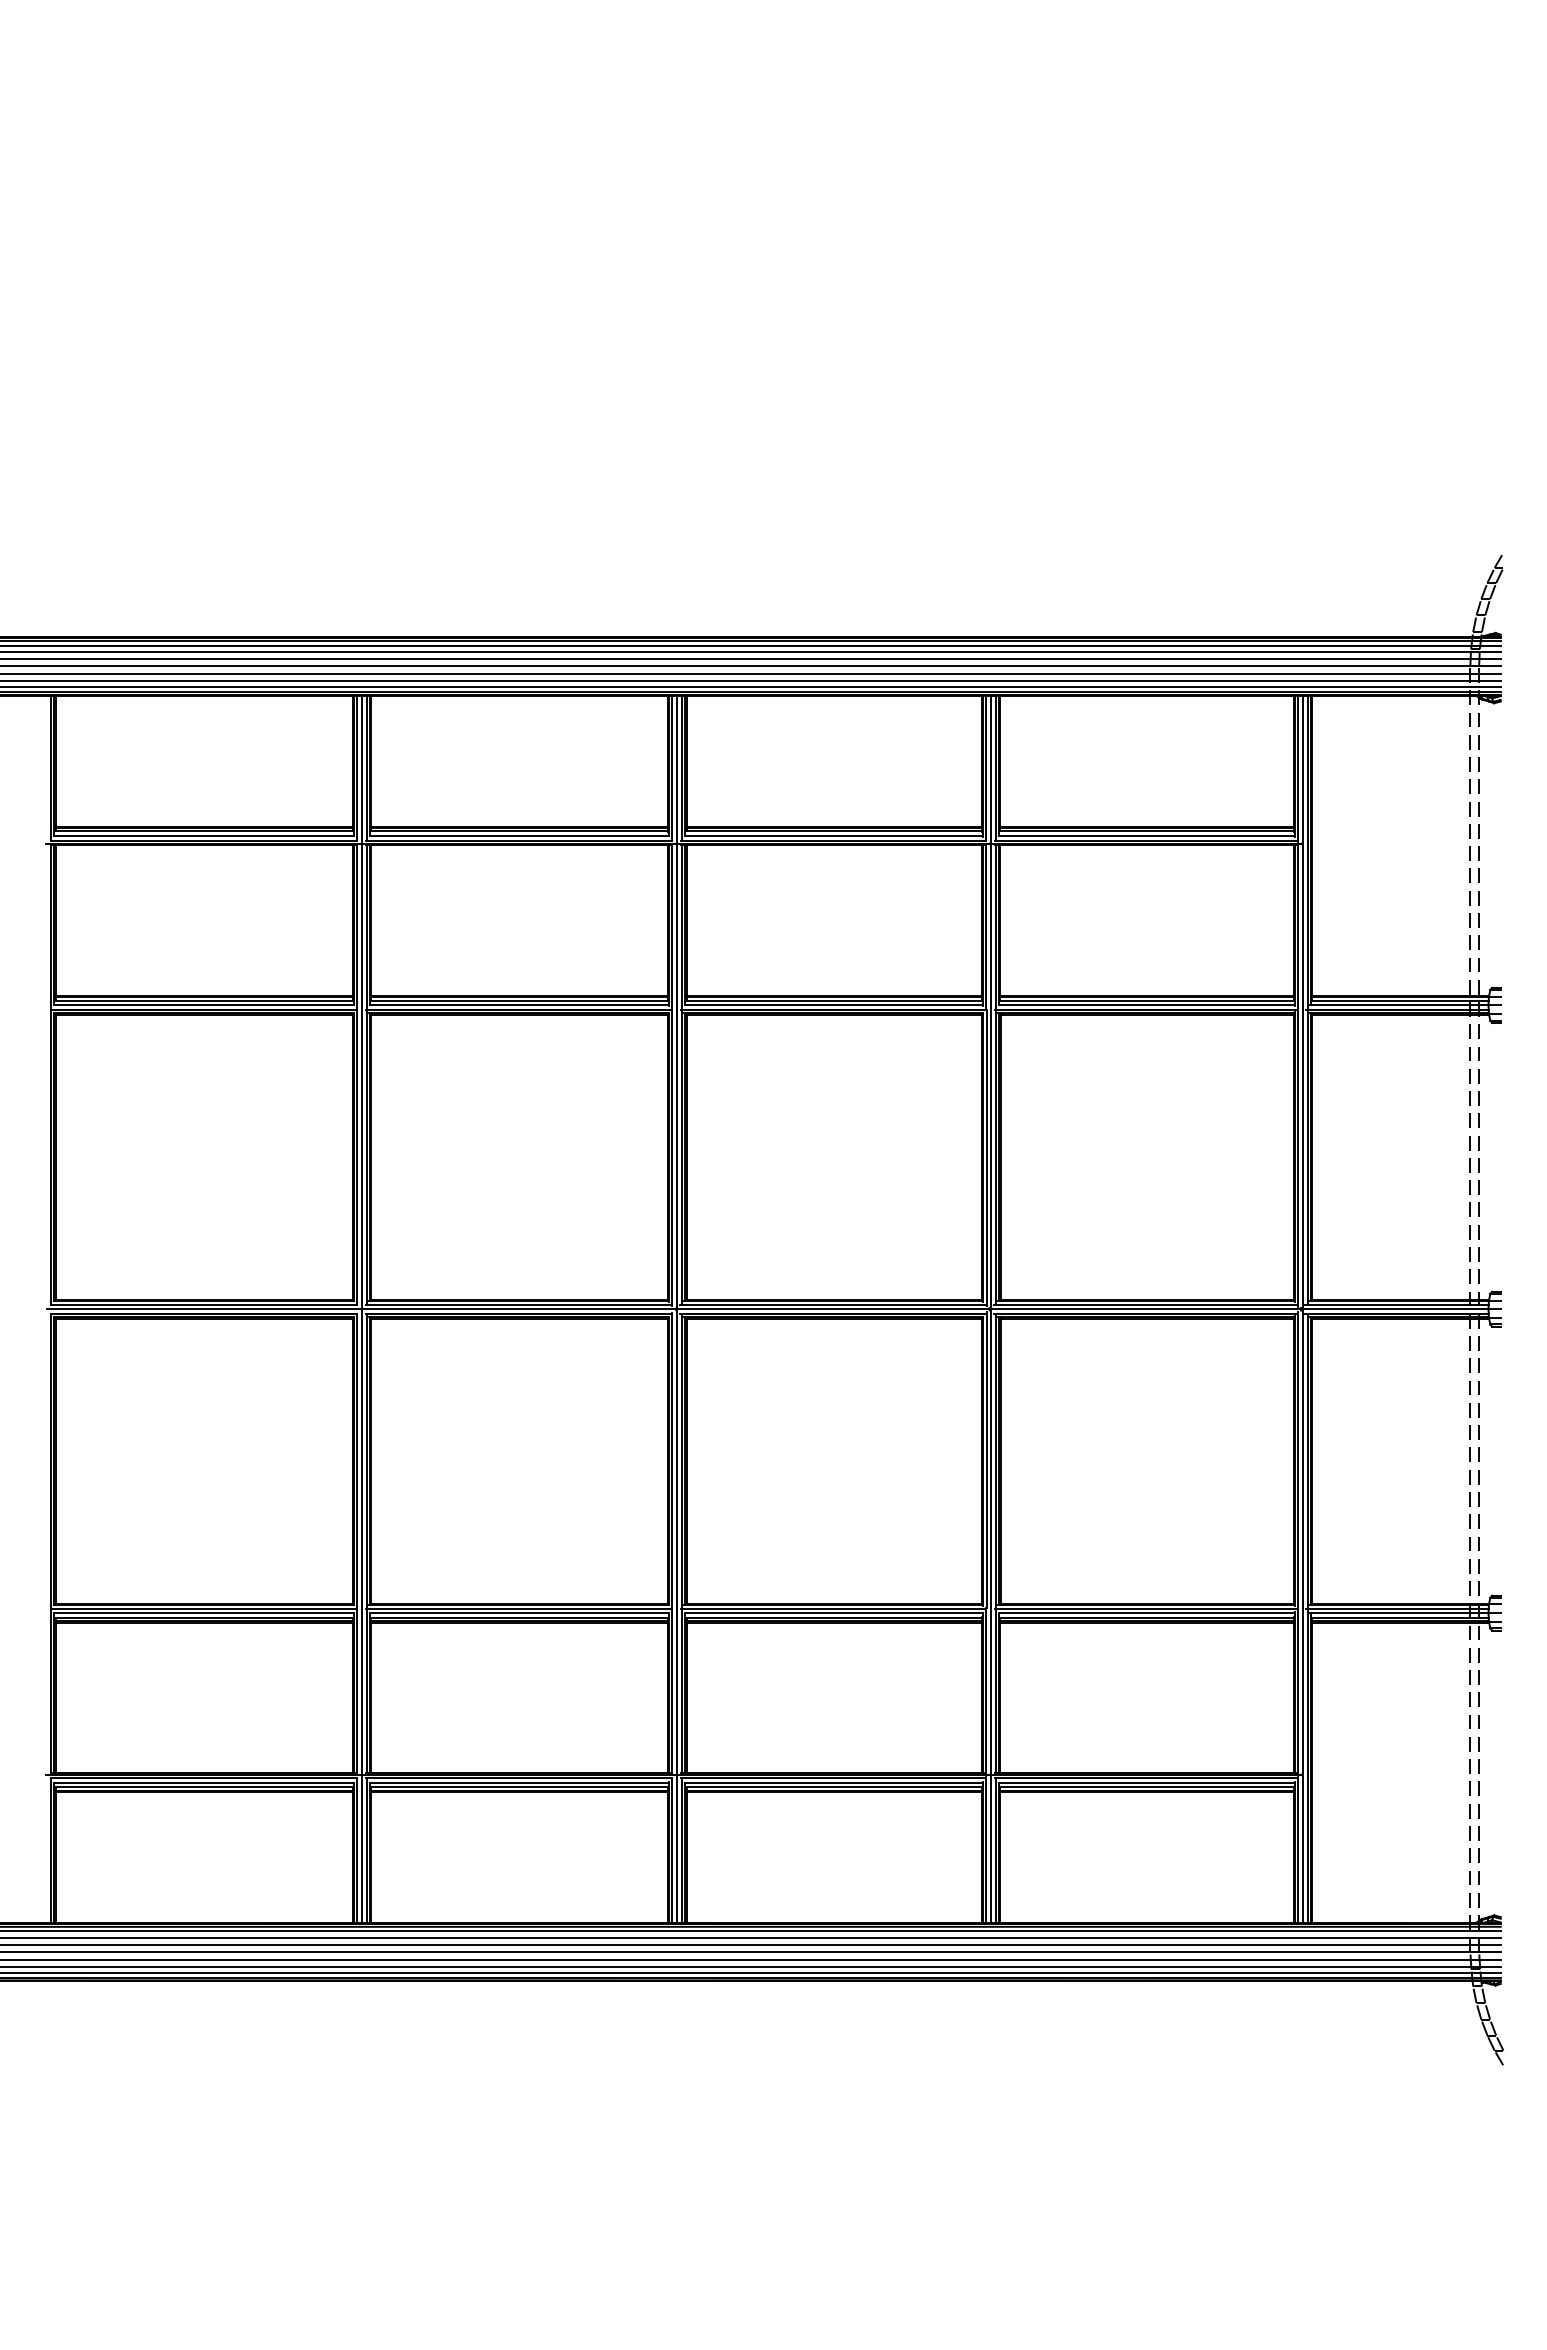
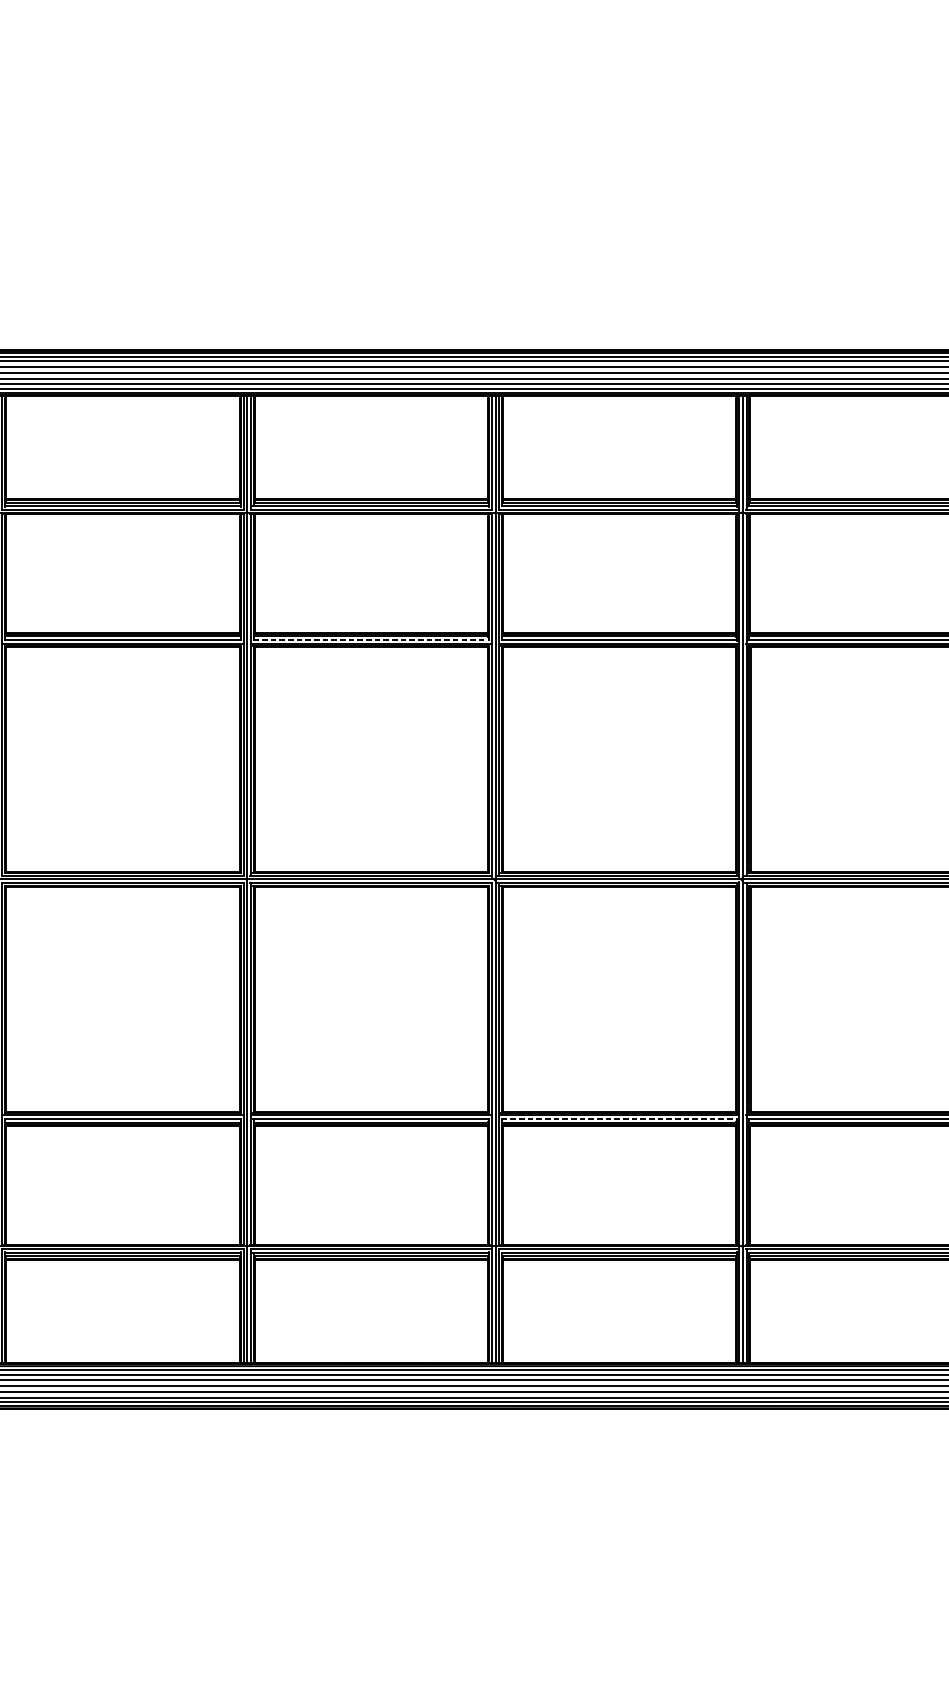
line: (519, 1005) -> (371, 640), solid -> dashed
line: (834, 1613) -> (619, 1119), solid -> dashed

